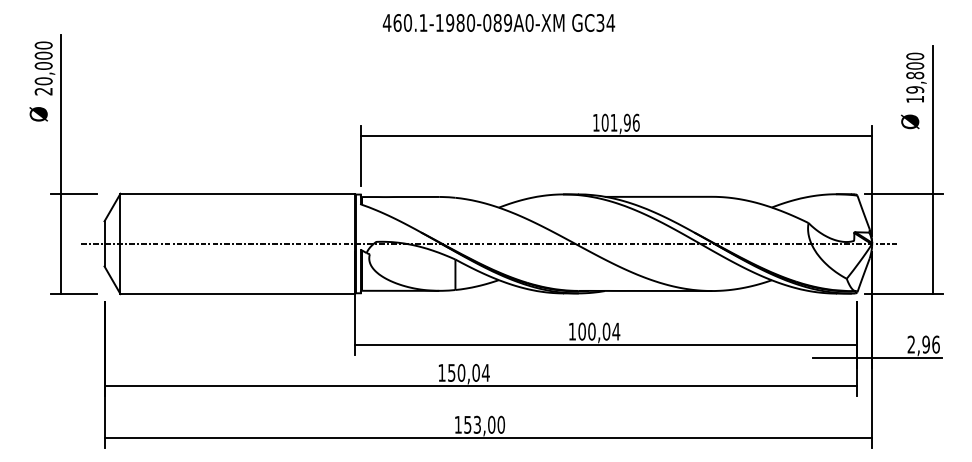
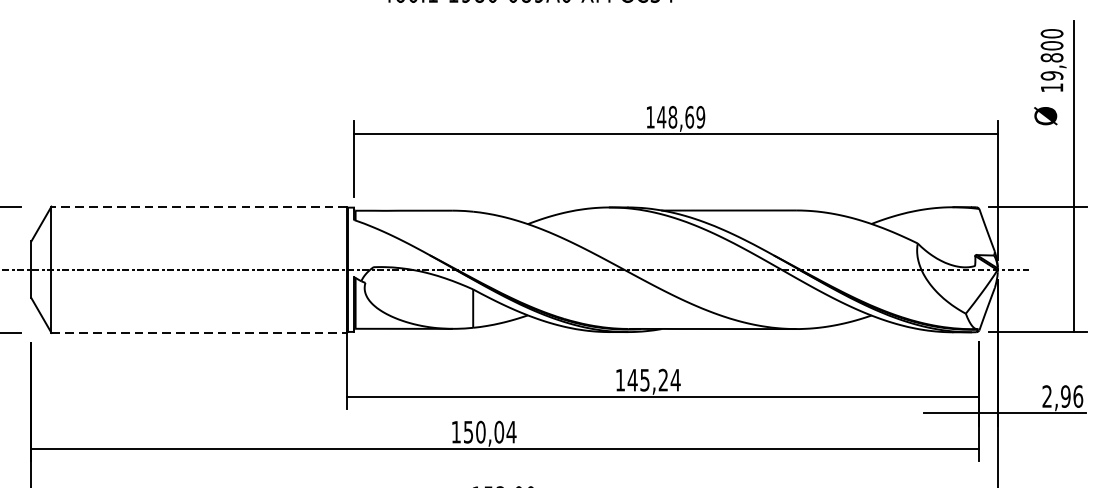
text: (620, 122) -> (681, 116), 101,96 -> 148,69
line: (237, 193) -> (198, 206), solid -> dashed
line: (238, 294) -> (200, 333), solid -> dashed
text: (594, 331) -> (648, 380), 100,04 -> 145,24

